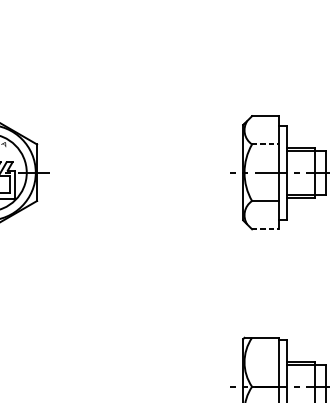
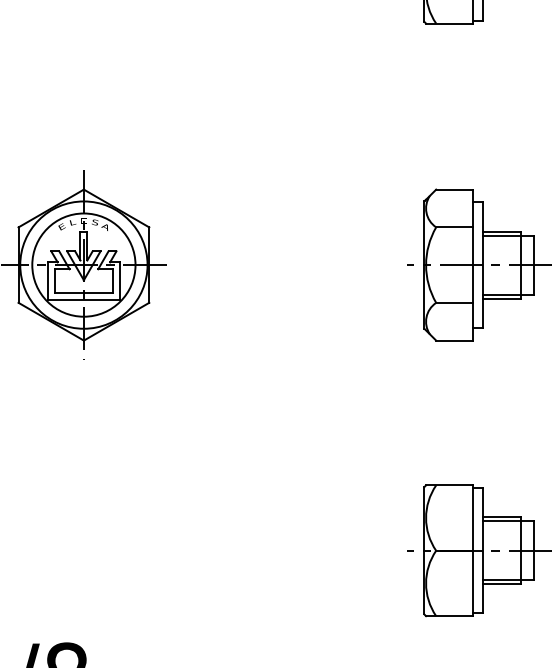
line: (265, 144) -> (454, 227), dashed -> solid
line: (265, 229) -> (454, 340), dashed -> solid

